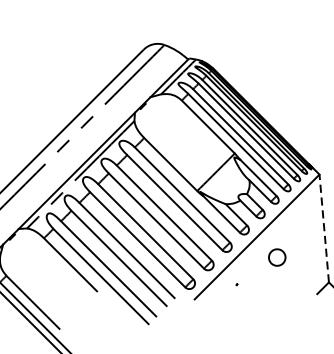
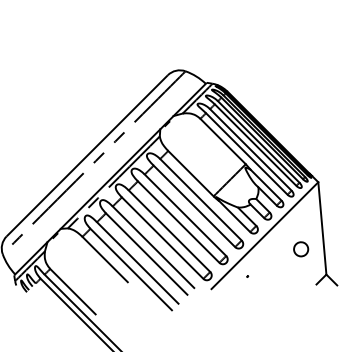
line: (324, 227) -> (322, 227), dashed -> solid
part: (277, 257) -> (301, 249), moved

